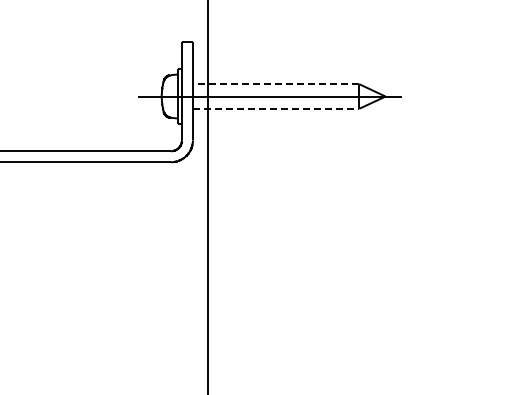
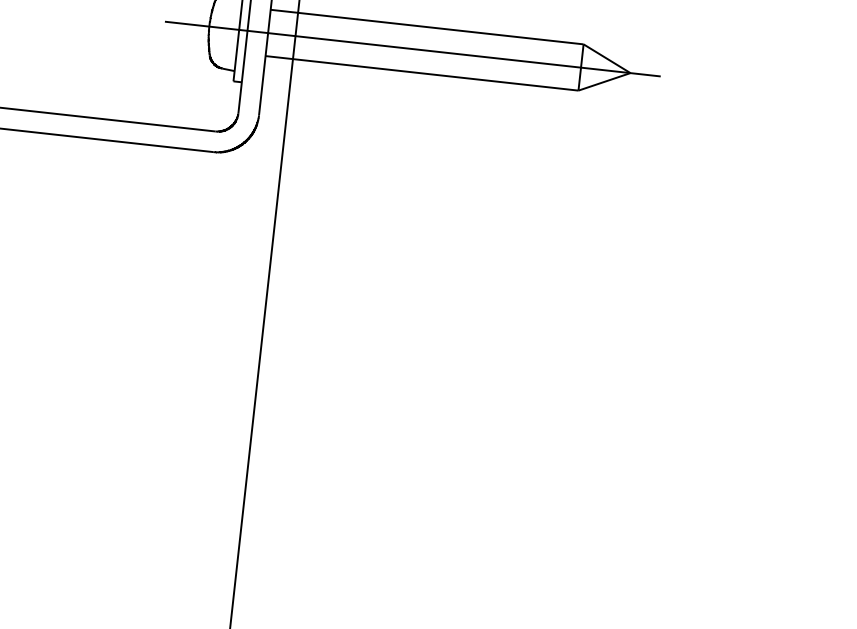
line: (275, 84) -> (425, 27), dashed -> solid
line: (276, 108) -> (422, 72), dashed -> solid

